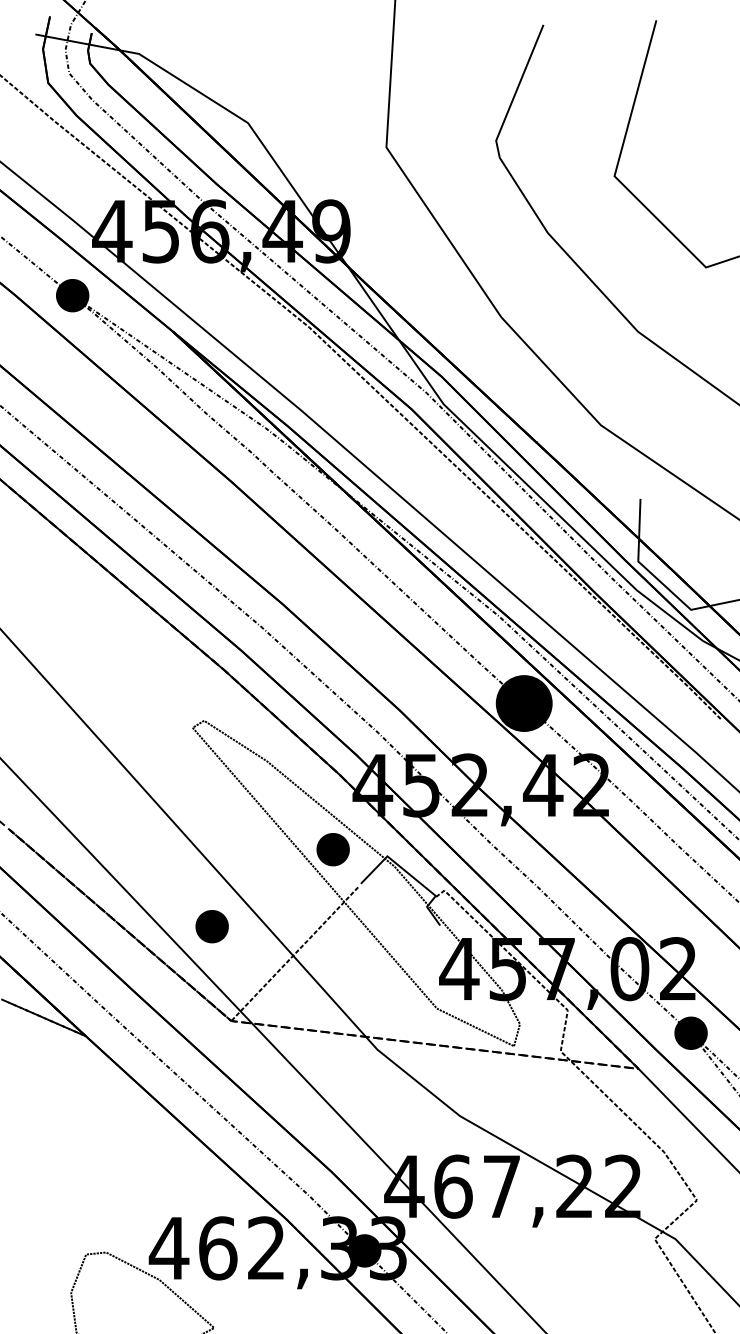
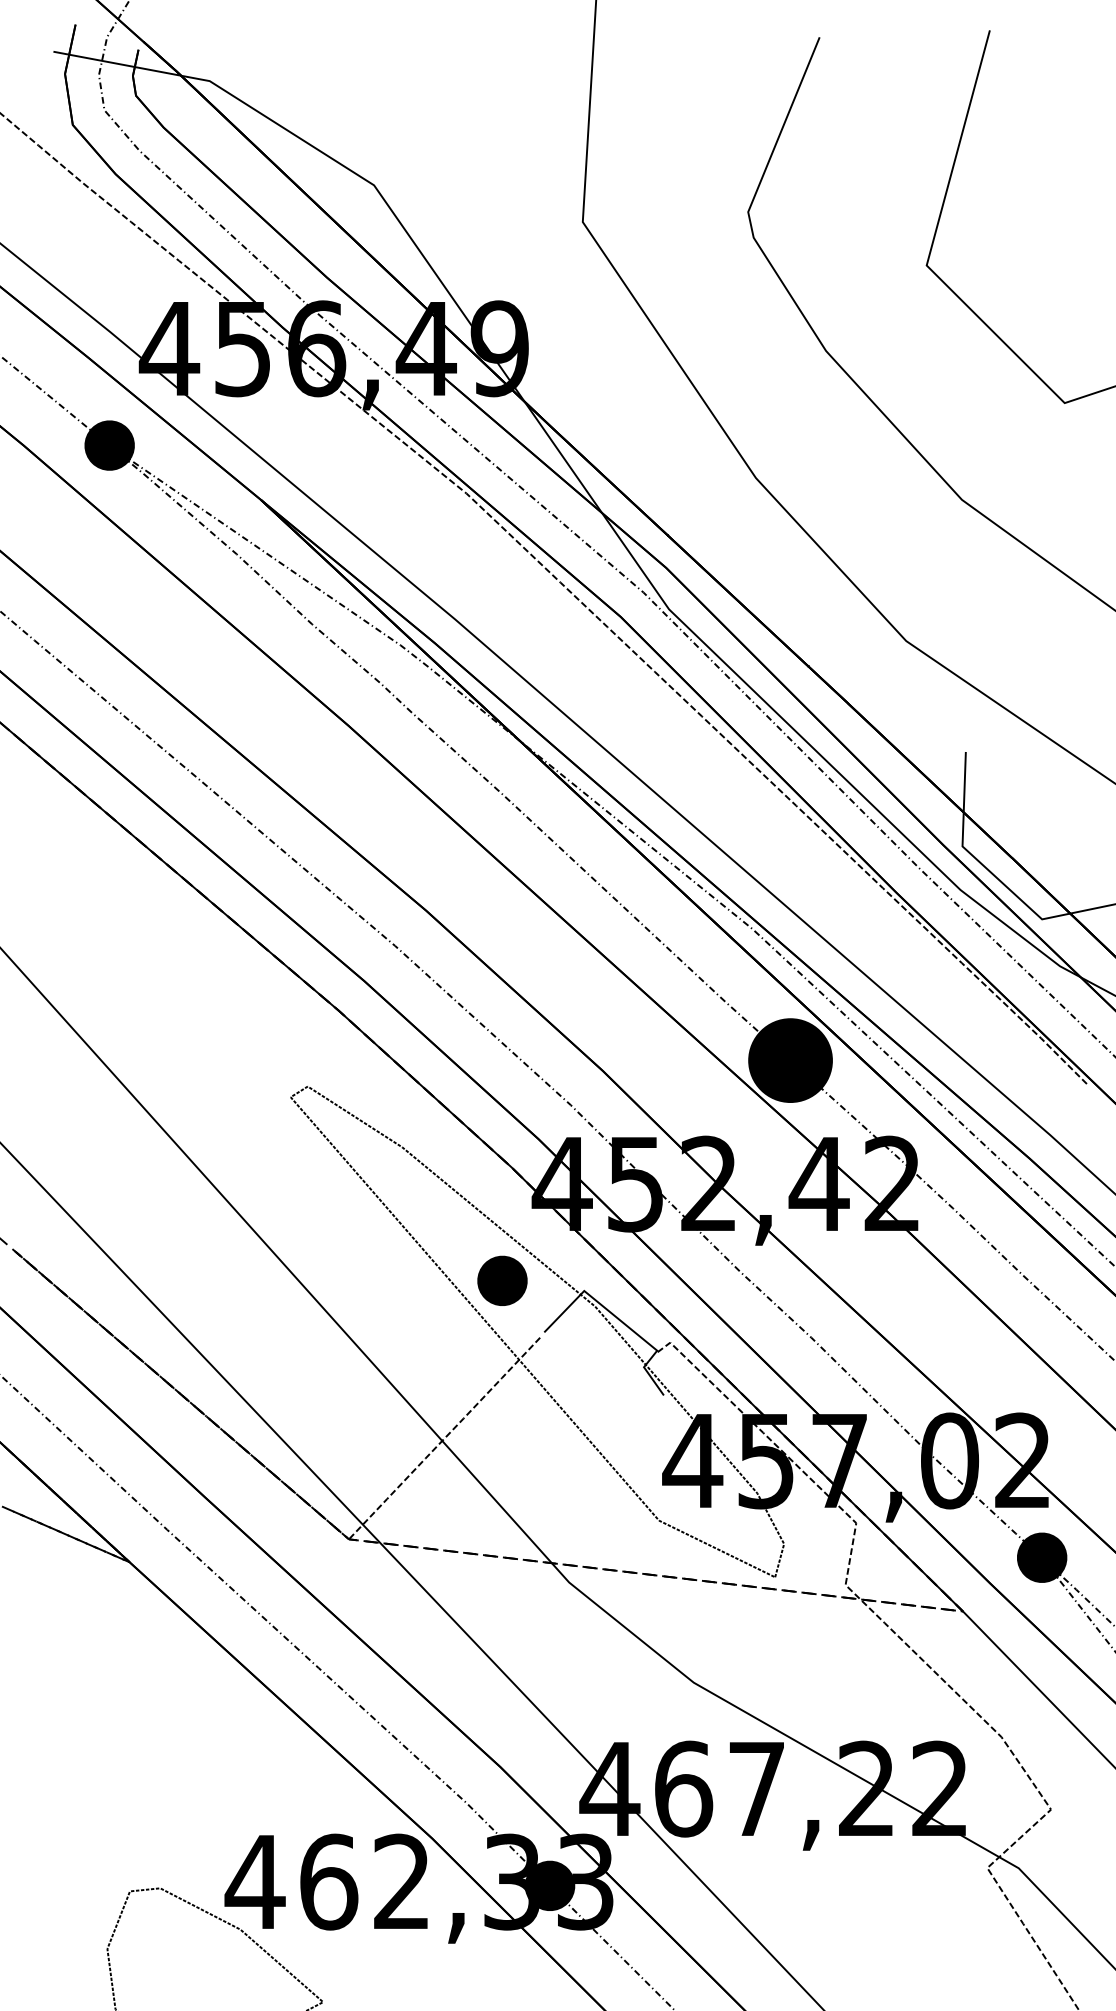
part: (211, 926) -> (319, 1396), removed

